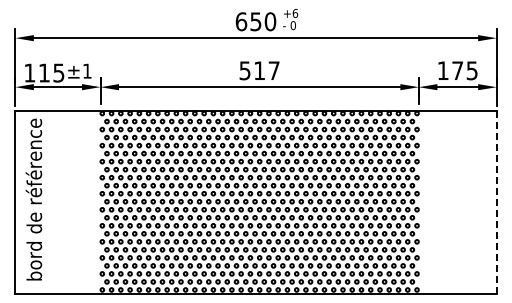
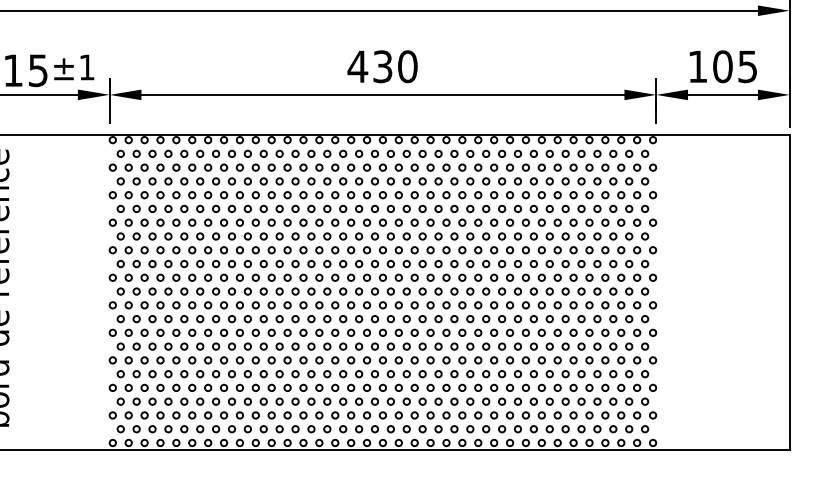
text: (259, 70) -> (382, 66), 517 -> 430
text: (457, 70) -> (722, 66), 175 -> 105
line: (496, 202) -> (789, 292), dashed -> solid

